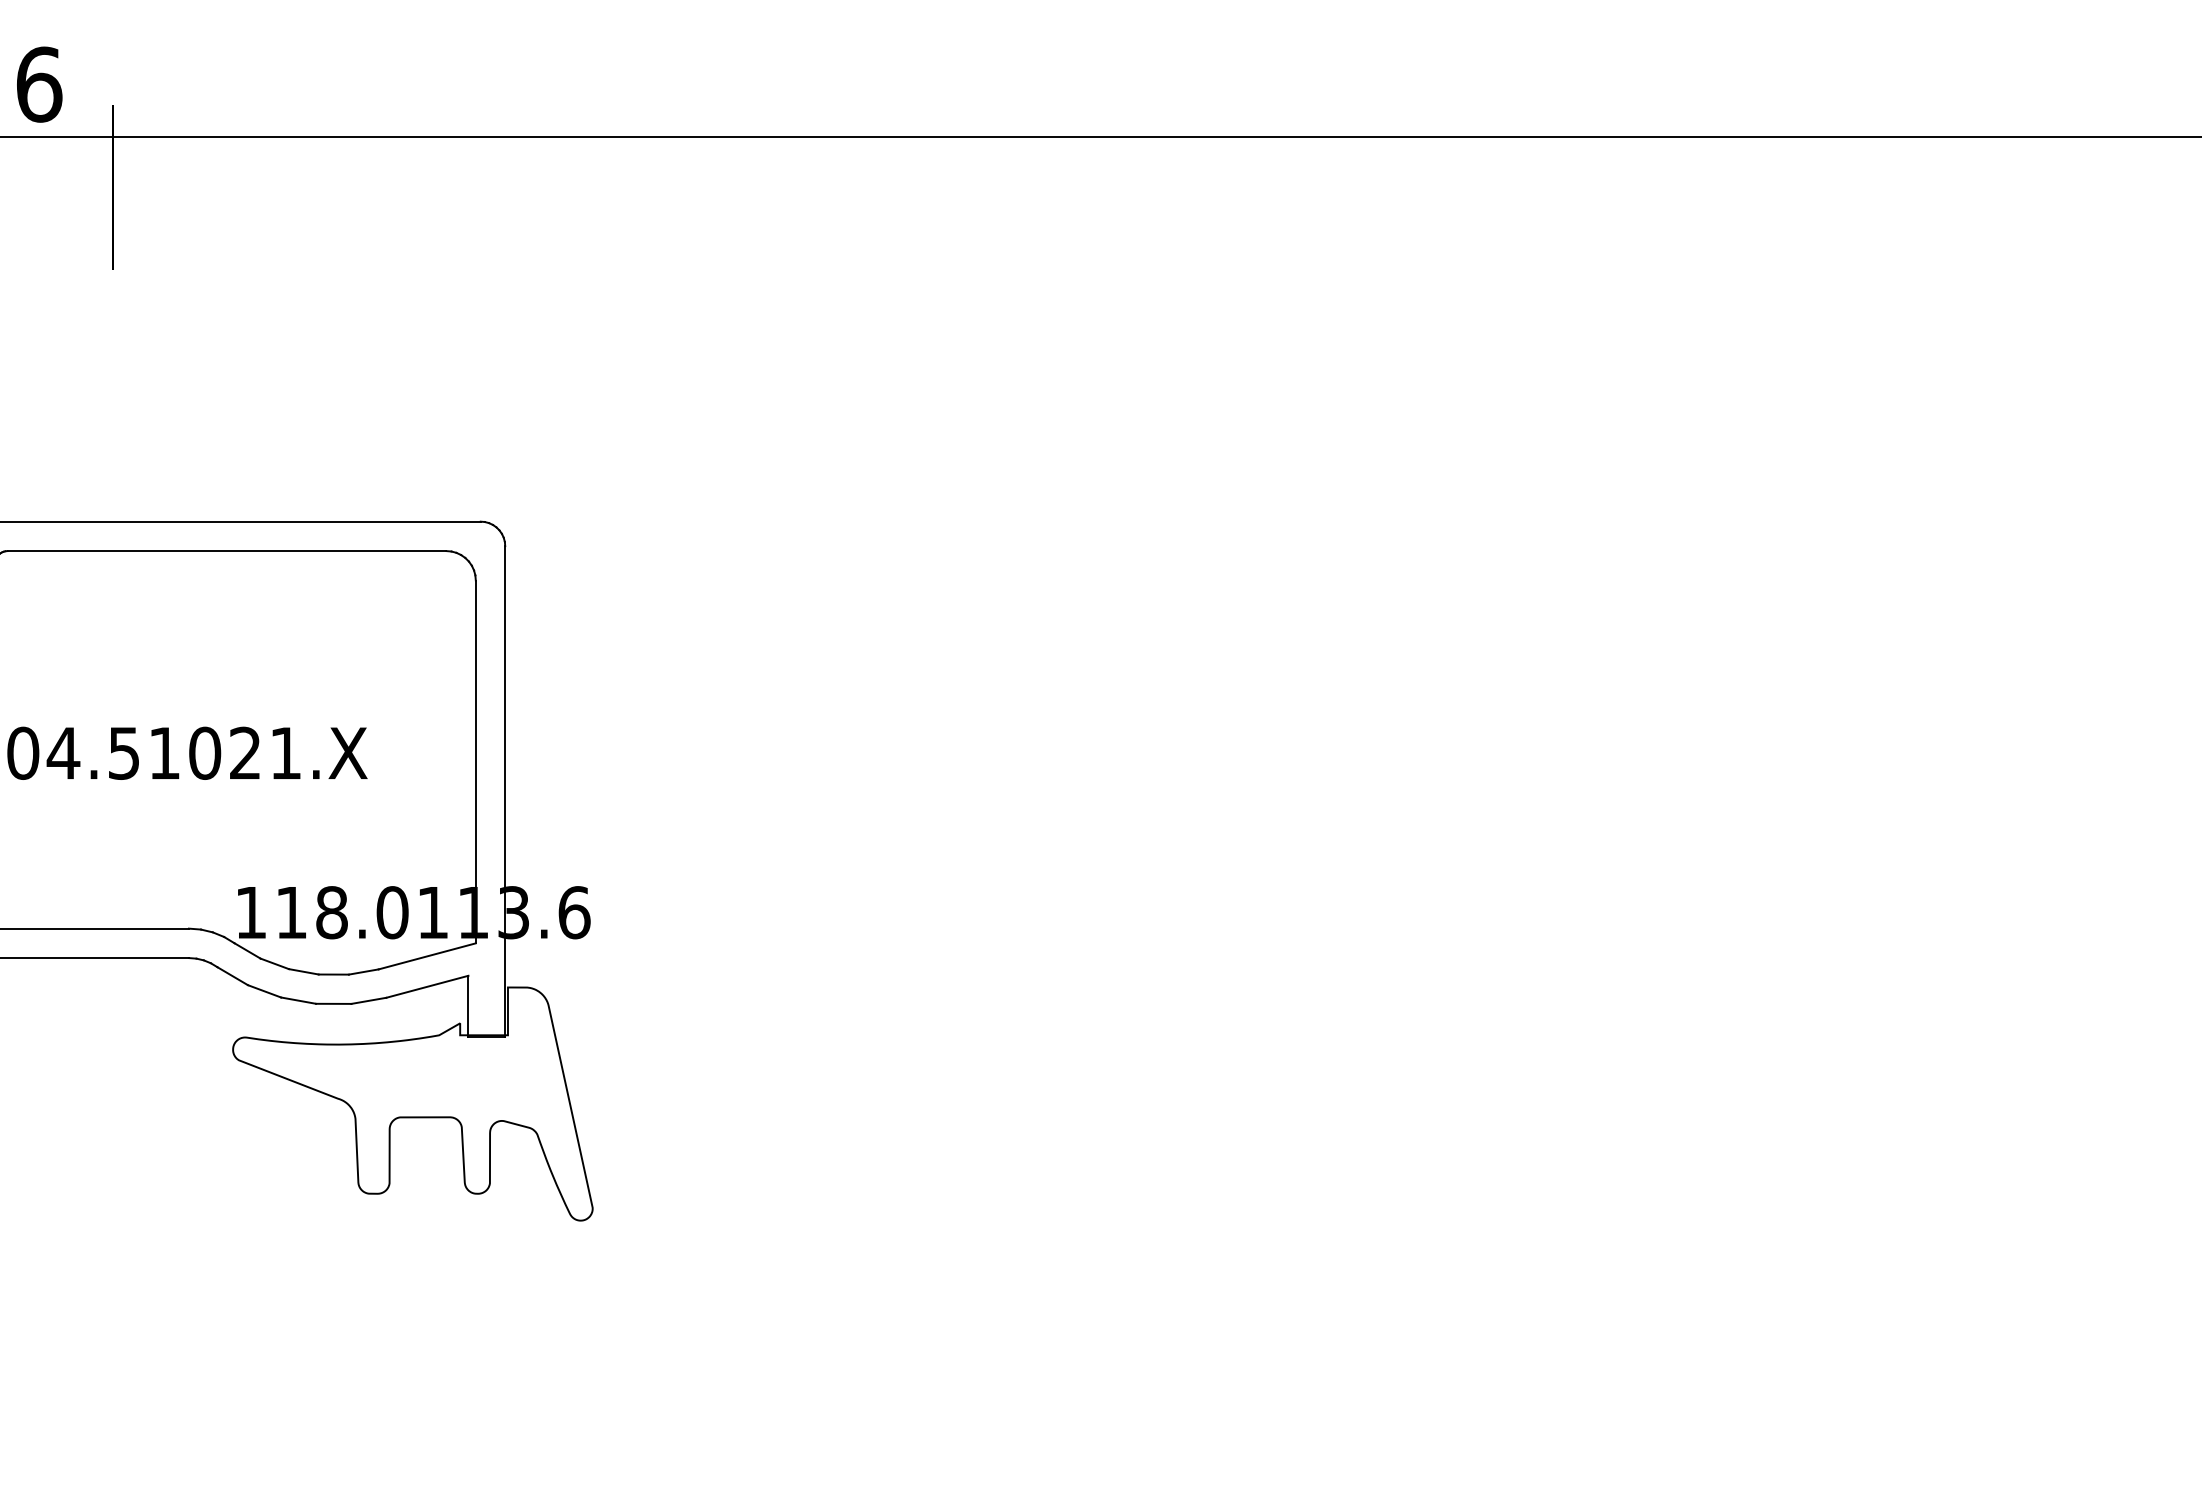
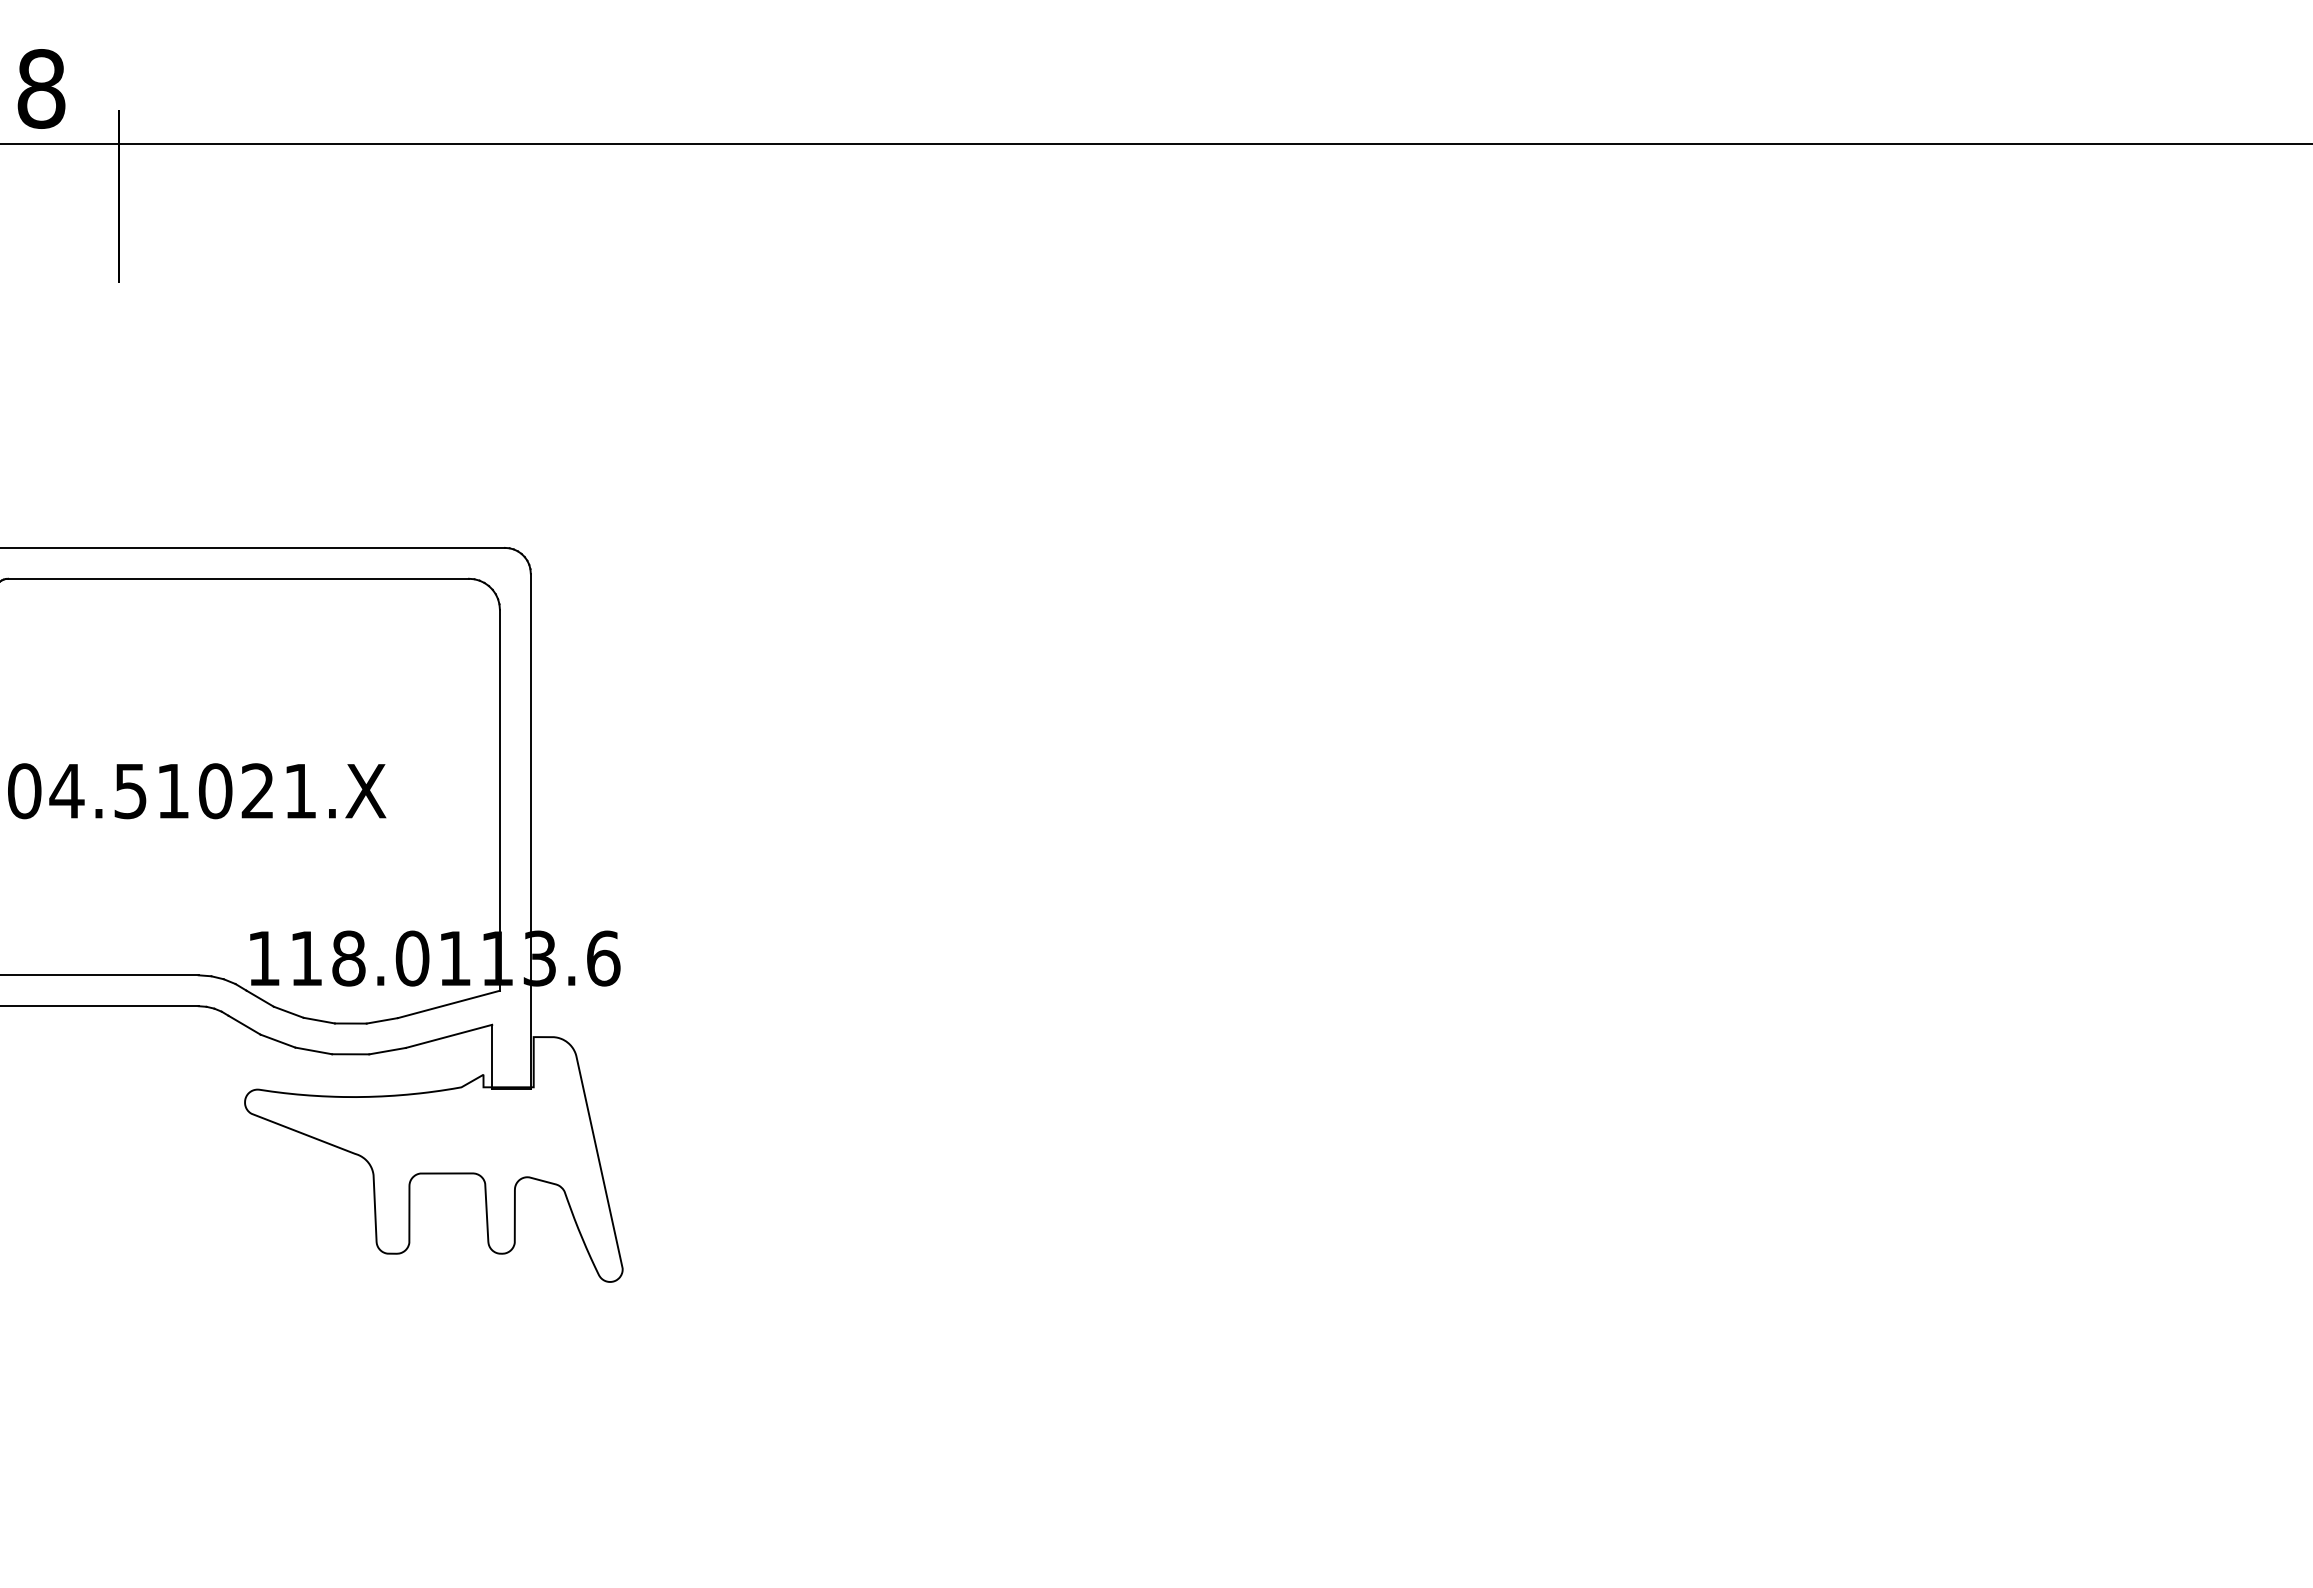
text: (39, 84) -> (41, 88), 6 -> 8

